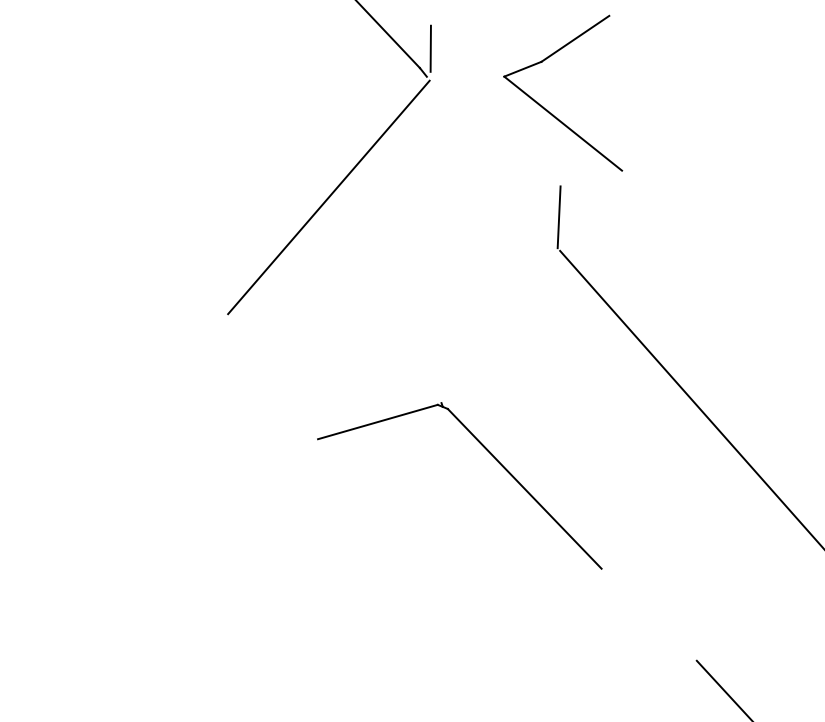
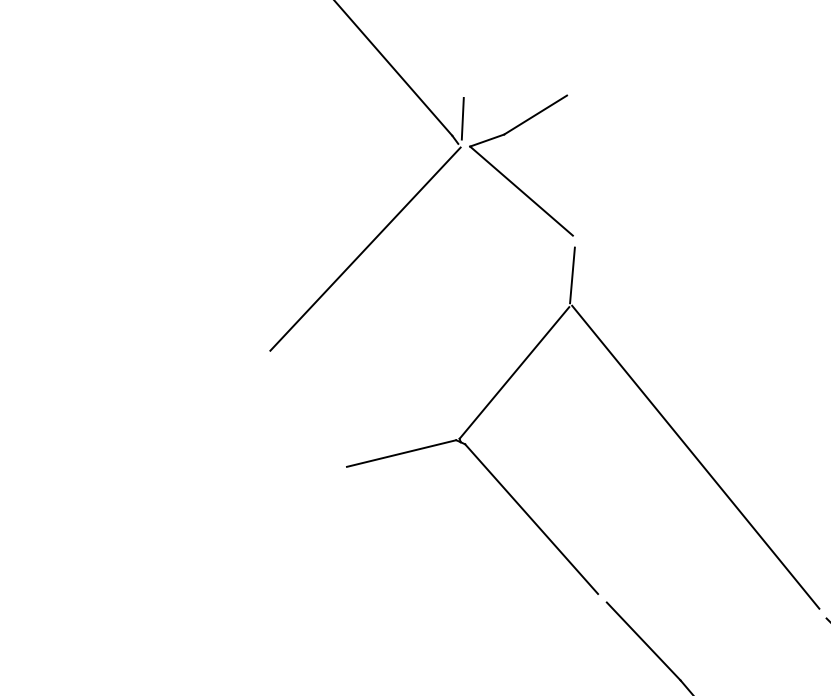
part: (548, 110) -> (508, 178), moved
line: (499, 327) -> (514, 372), added
line: (654, 619) -> (643, 641), added

